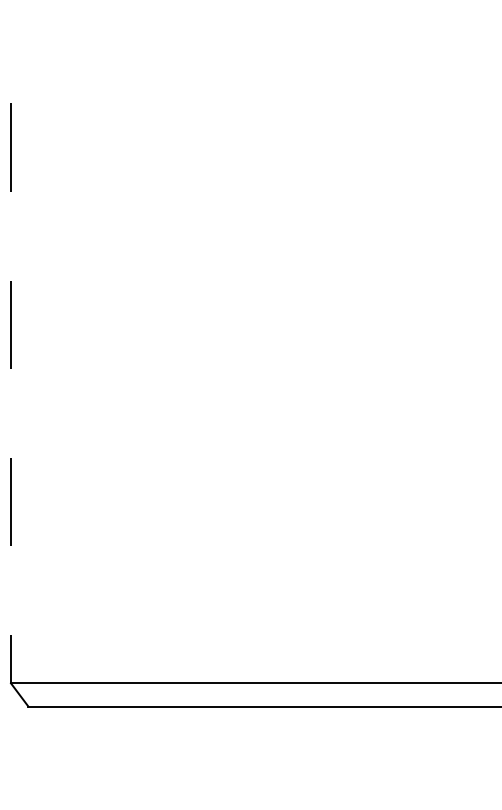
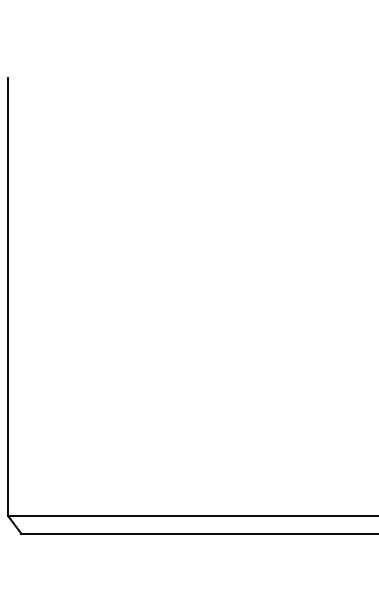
line: (11, 393) -> (8, 297), dashed -> solid

